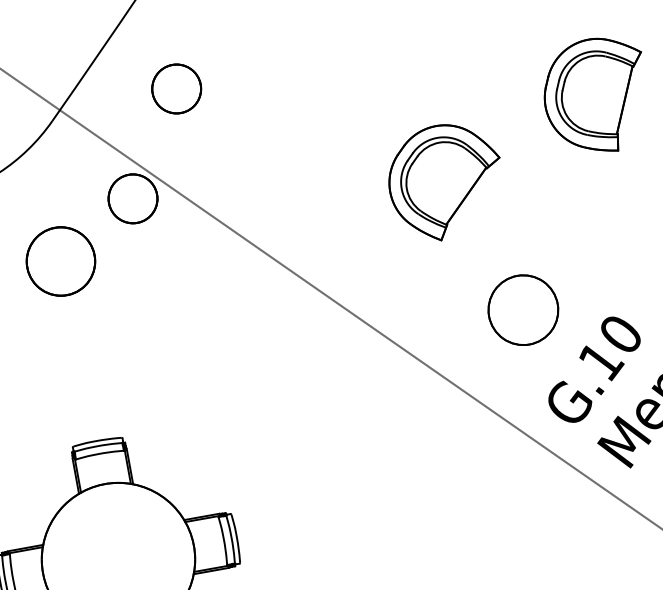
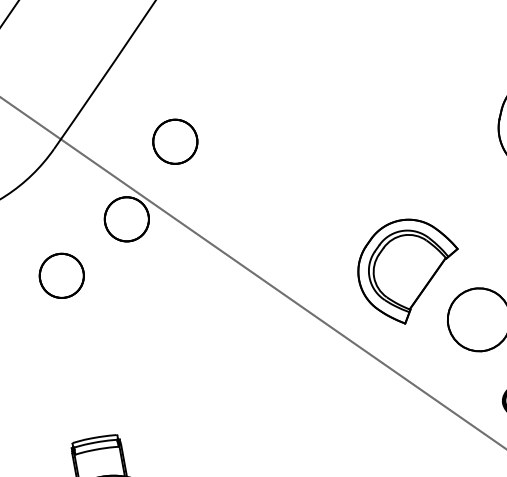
part: (176, 88) -> (175, 141), moved
part: (444, 182) -> (408, 271), moved
part: (60, 261) -> (61, 275), size x0.71

